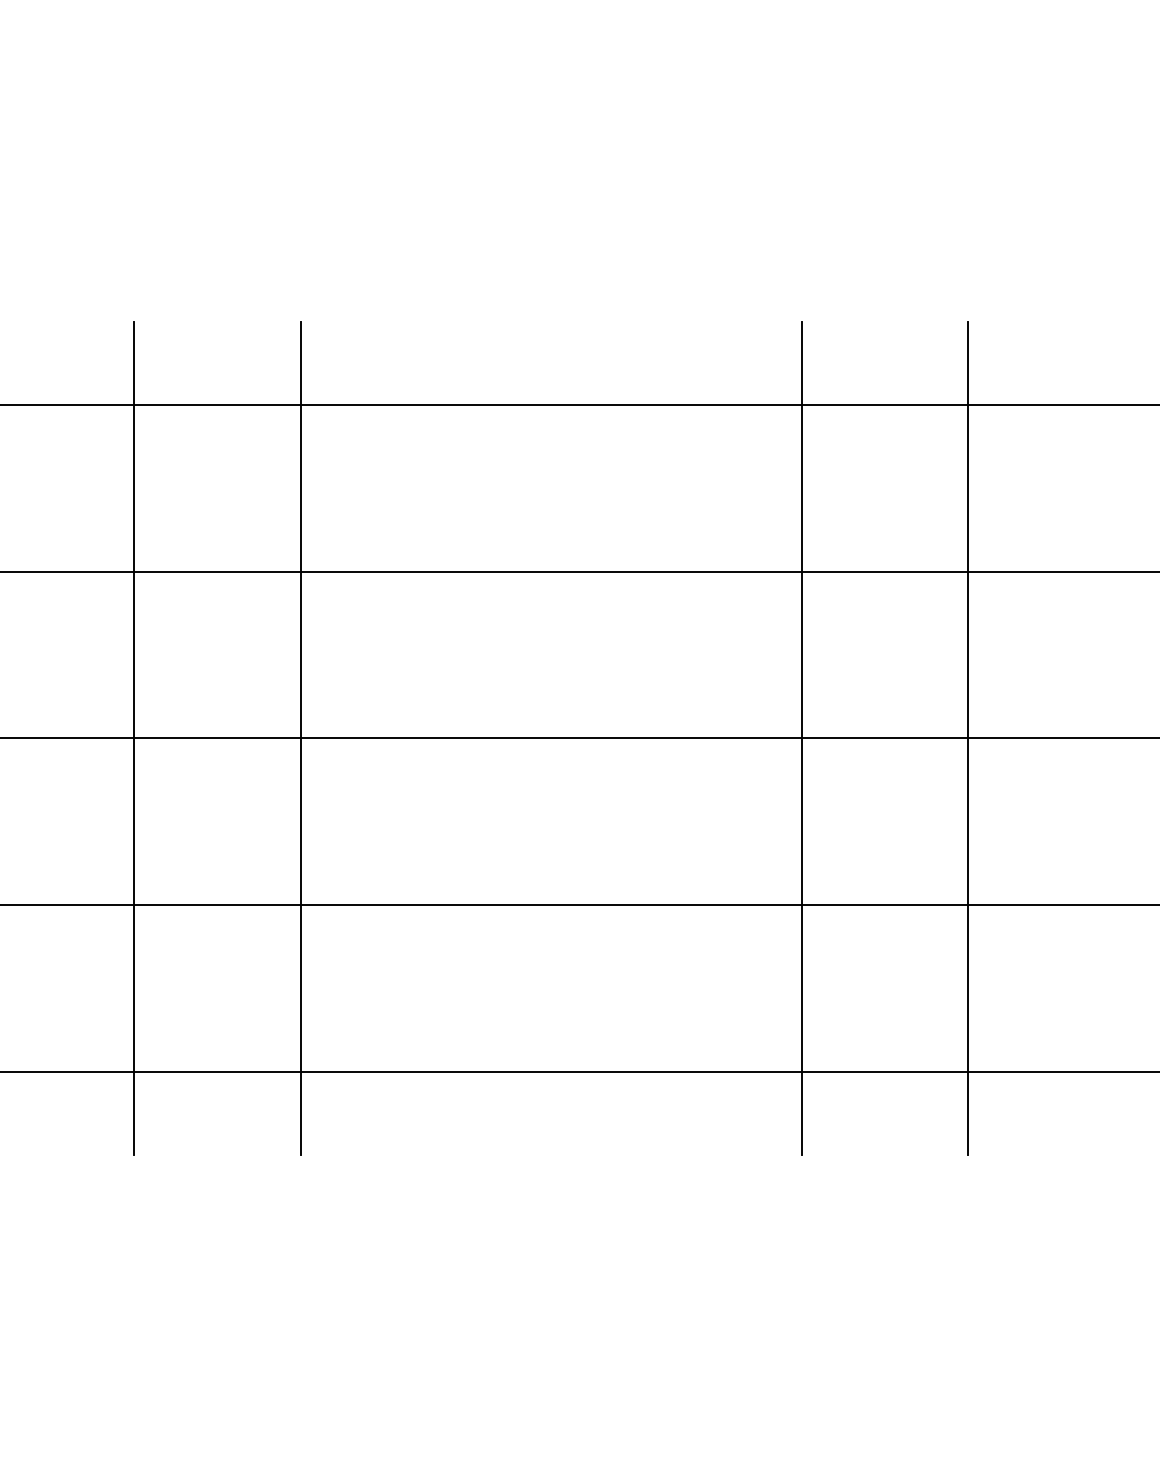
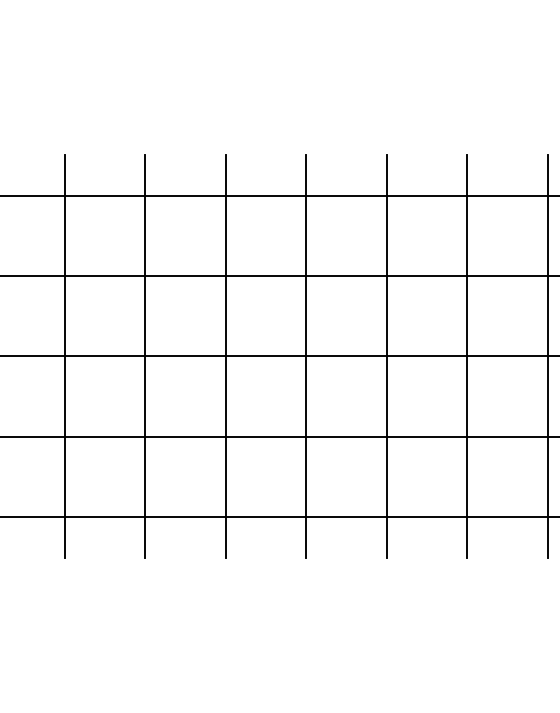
line: (467, 738) -> (225, 356), added
line: (634, 738) -> (306, 356), added
line: (1134, 738) -> (547, 356), added

